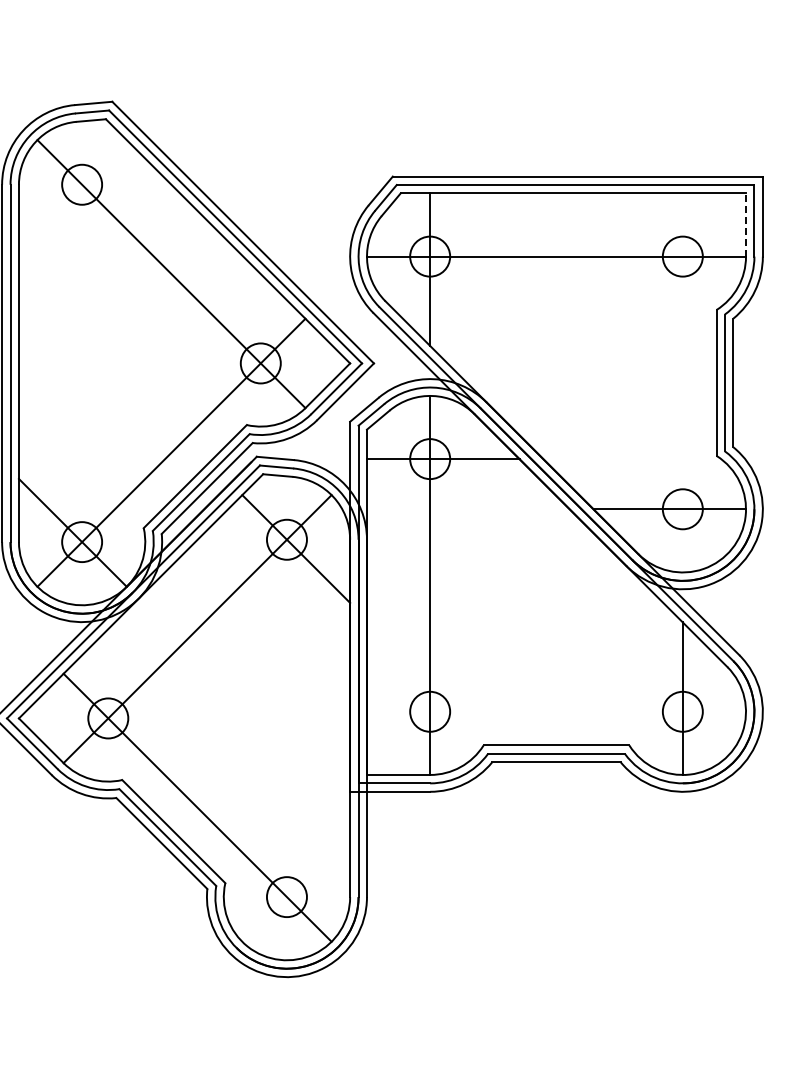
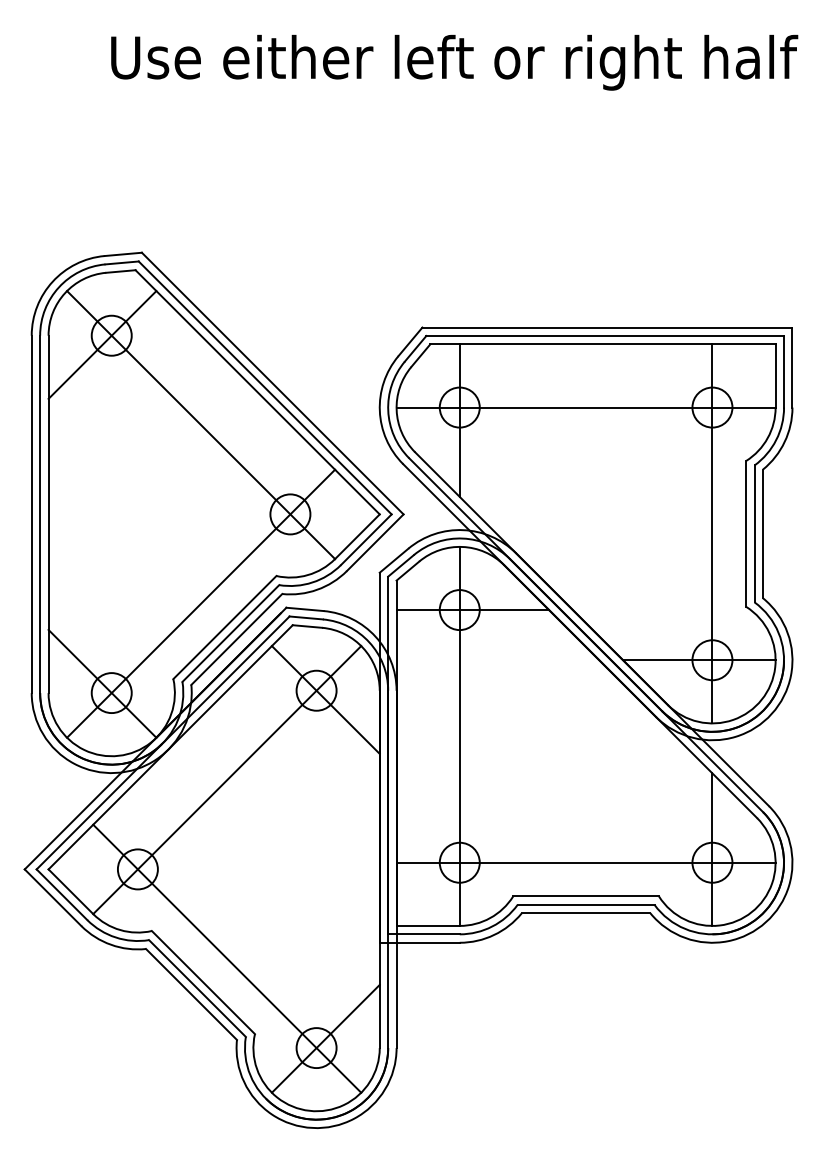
line: (72, 193) -> (102, 344), added
line: (745, 224) -> (775, 375), dashed -> solid
line: (682, 382) -> (712, 533), added
line: (555, 711) -> (585, 862), added
line: (295, 887) -> (325, 1038), added

